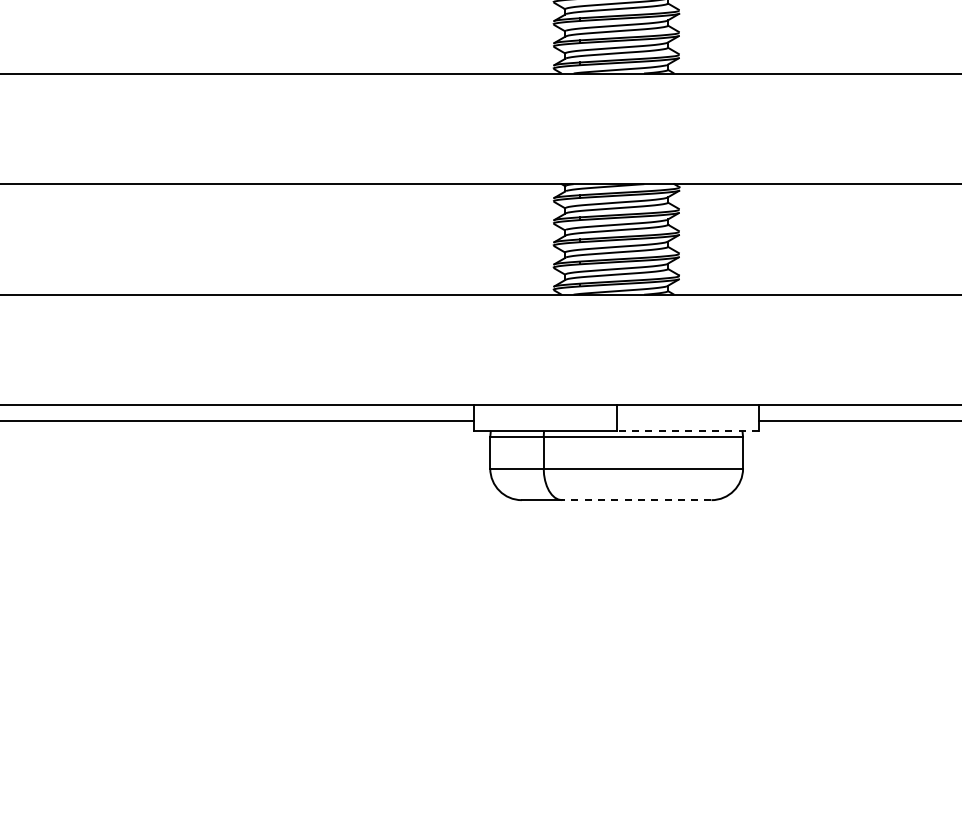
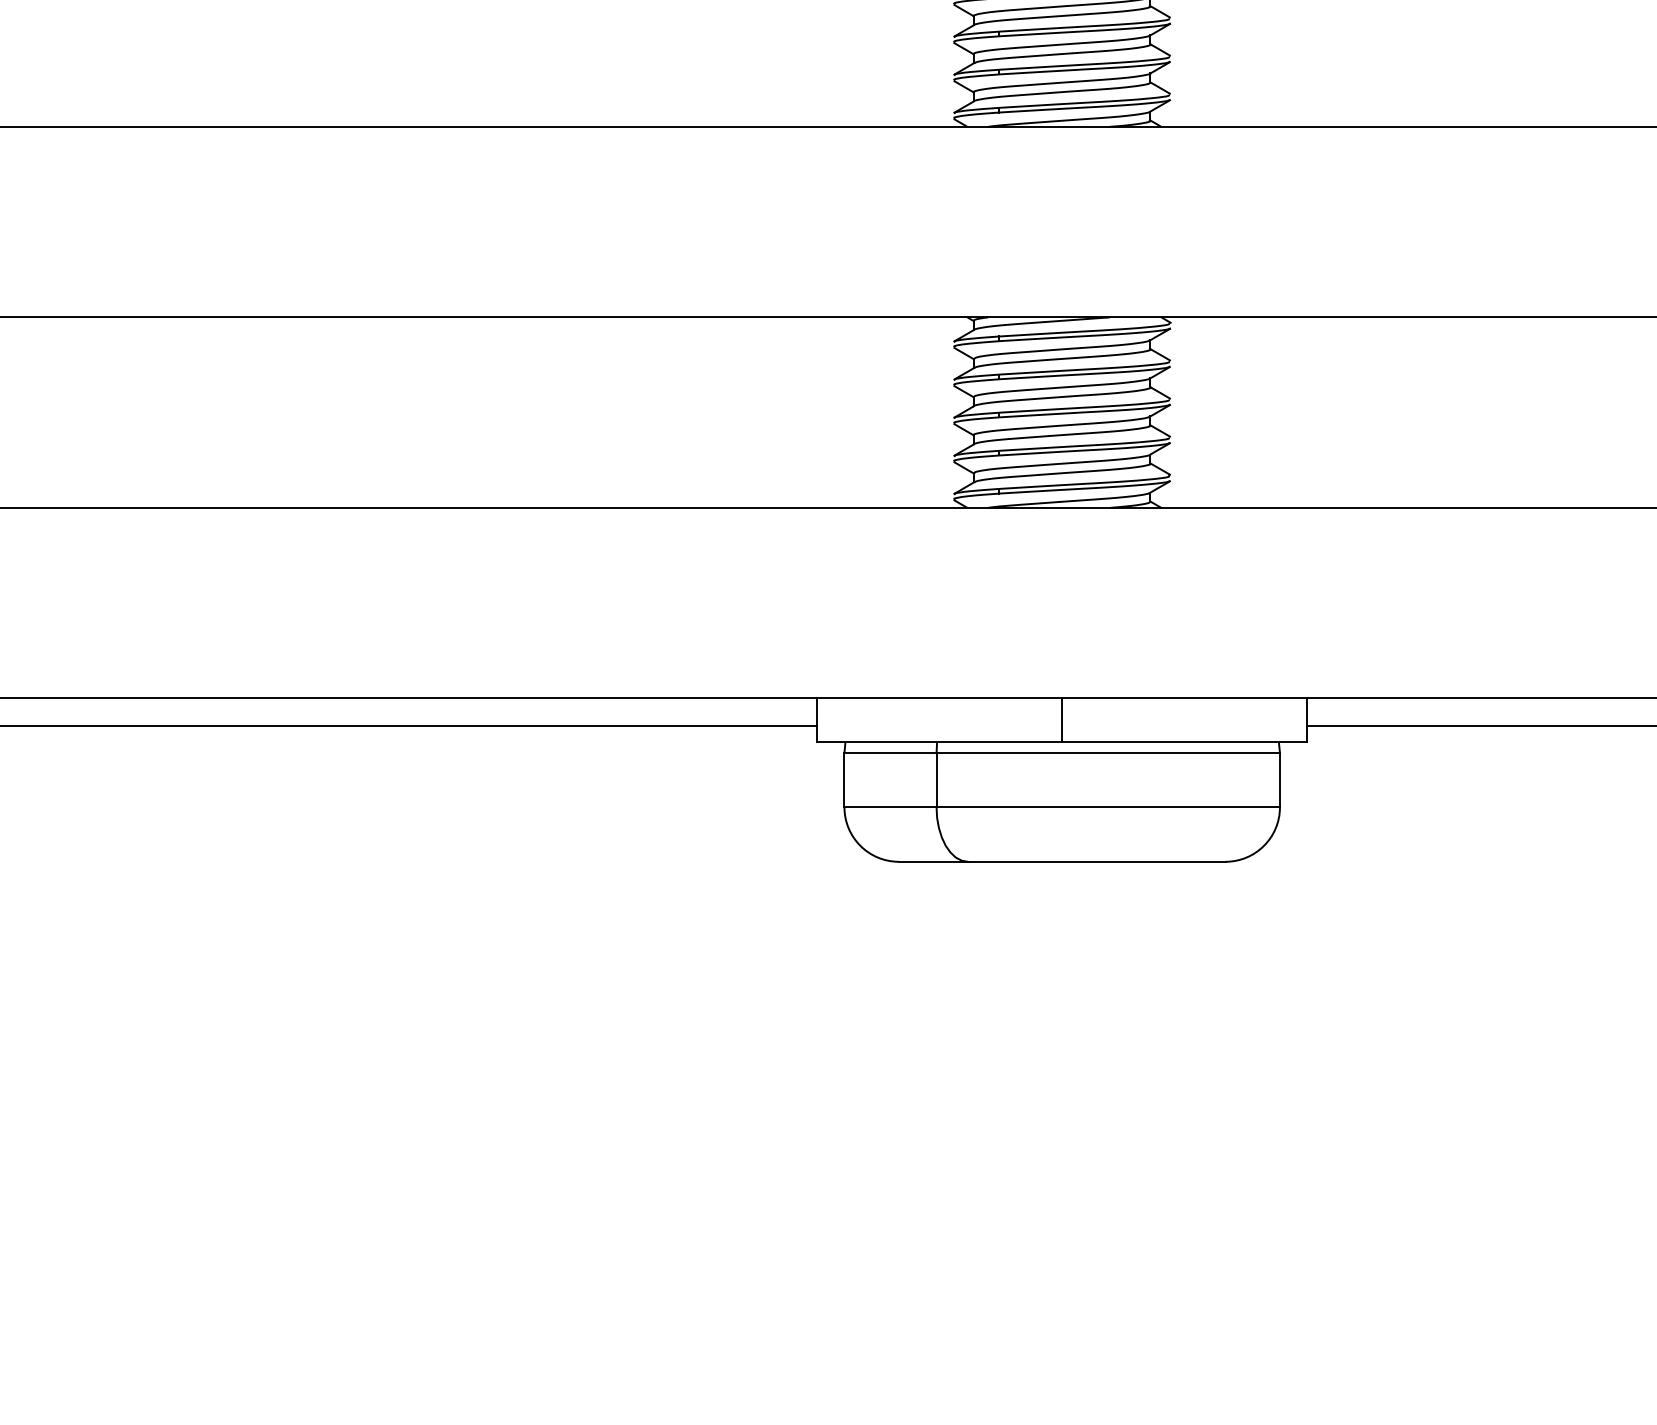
line: (687, 430) -> (1184, 741), dashed -> solid
line: (636, 500) -> (1096, 862), dashed -> solid

